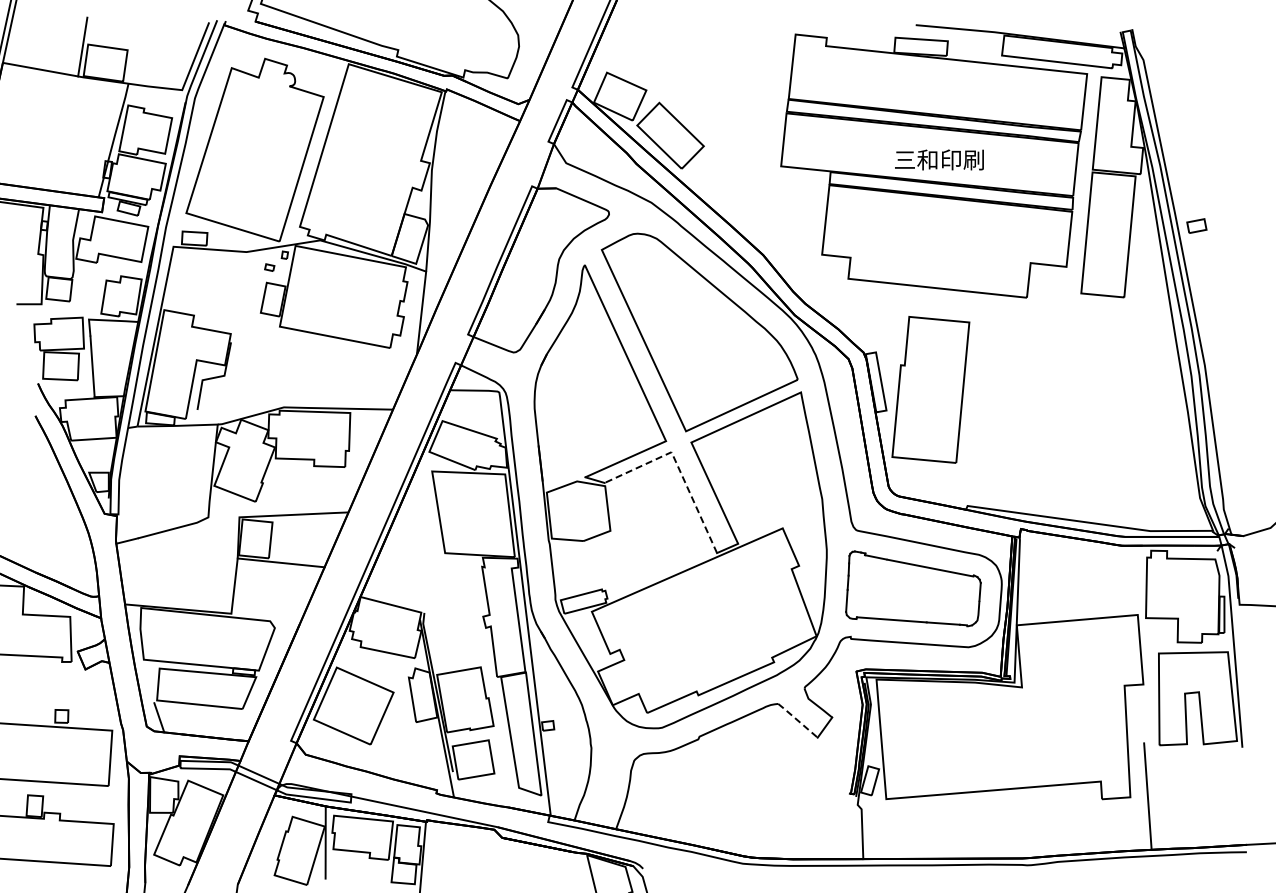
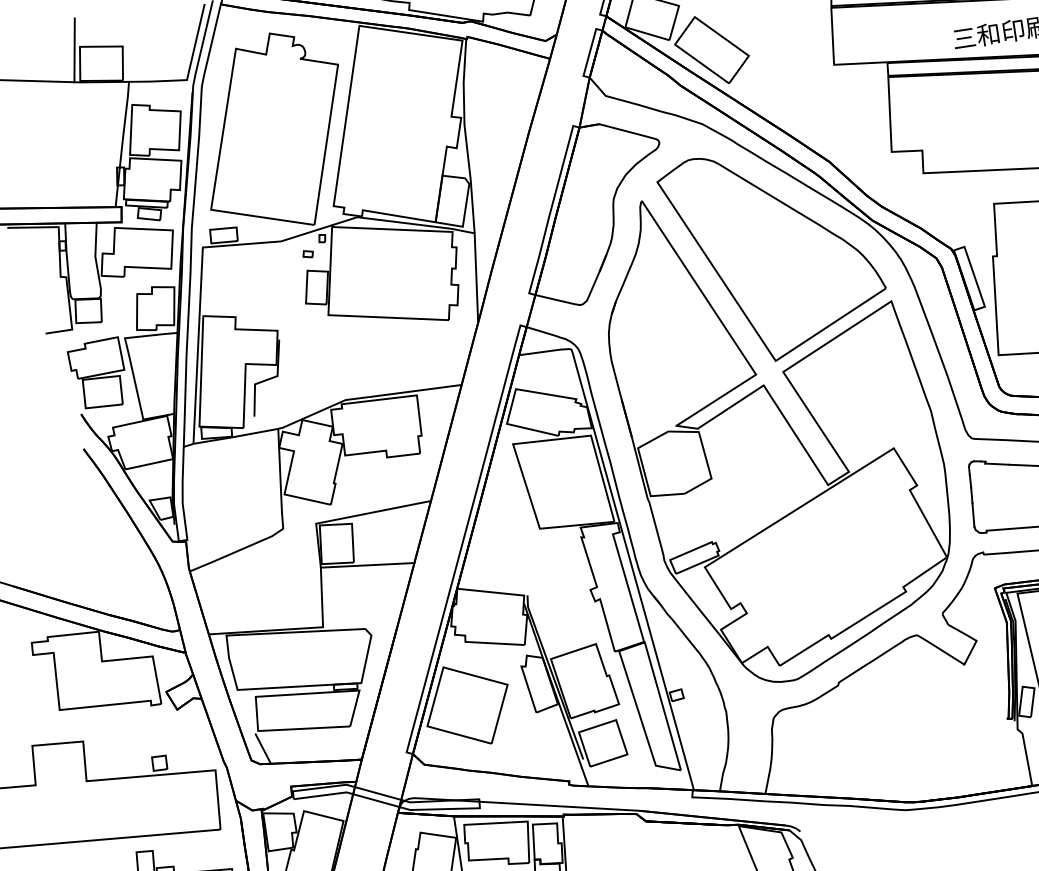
line: (678, 468) -> (773, 401), dashed -> solid
line: (797, 720) -> (940, 649), dashed -> solid

